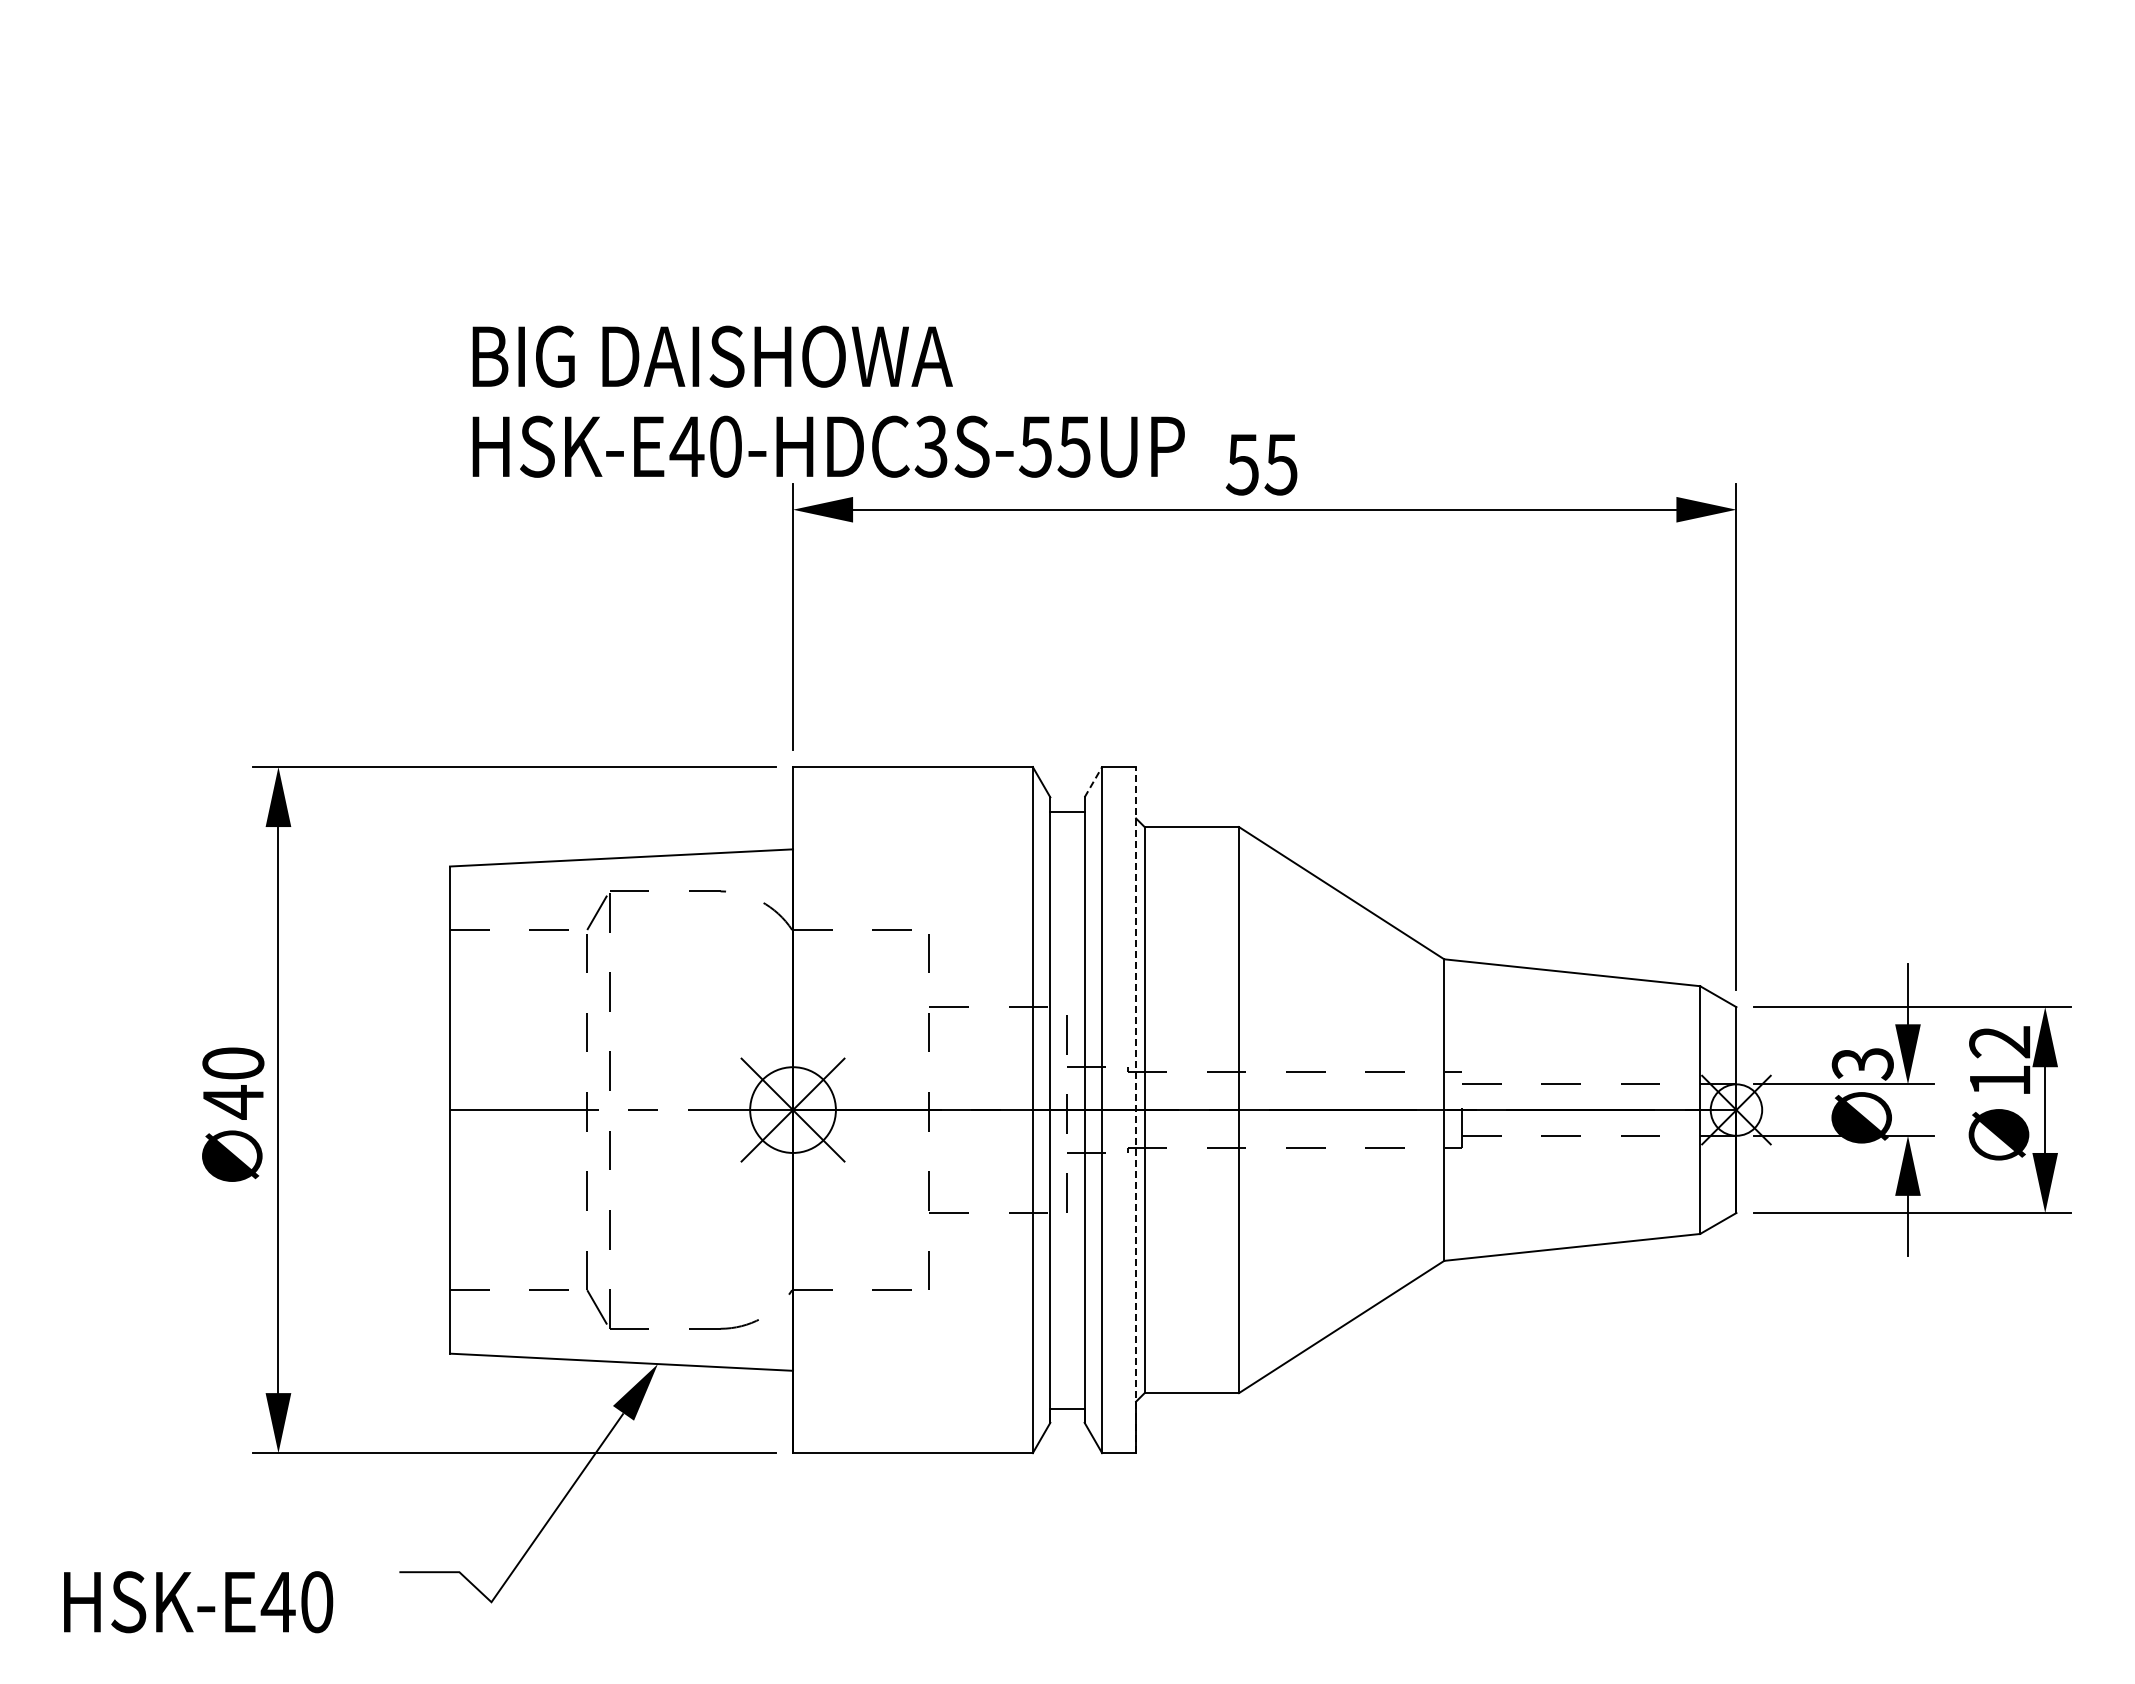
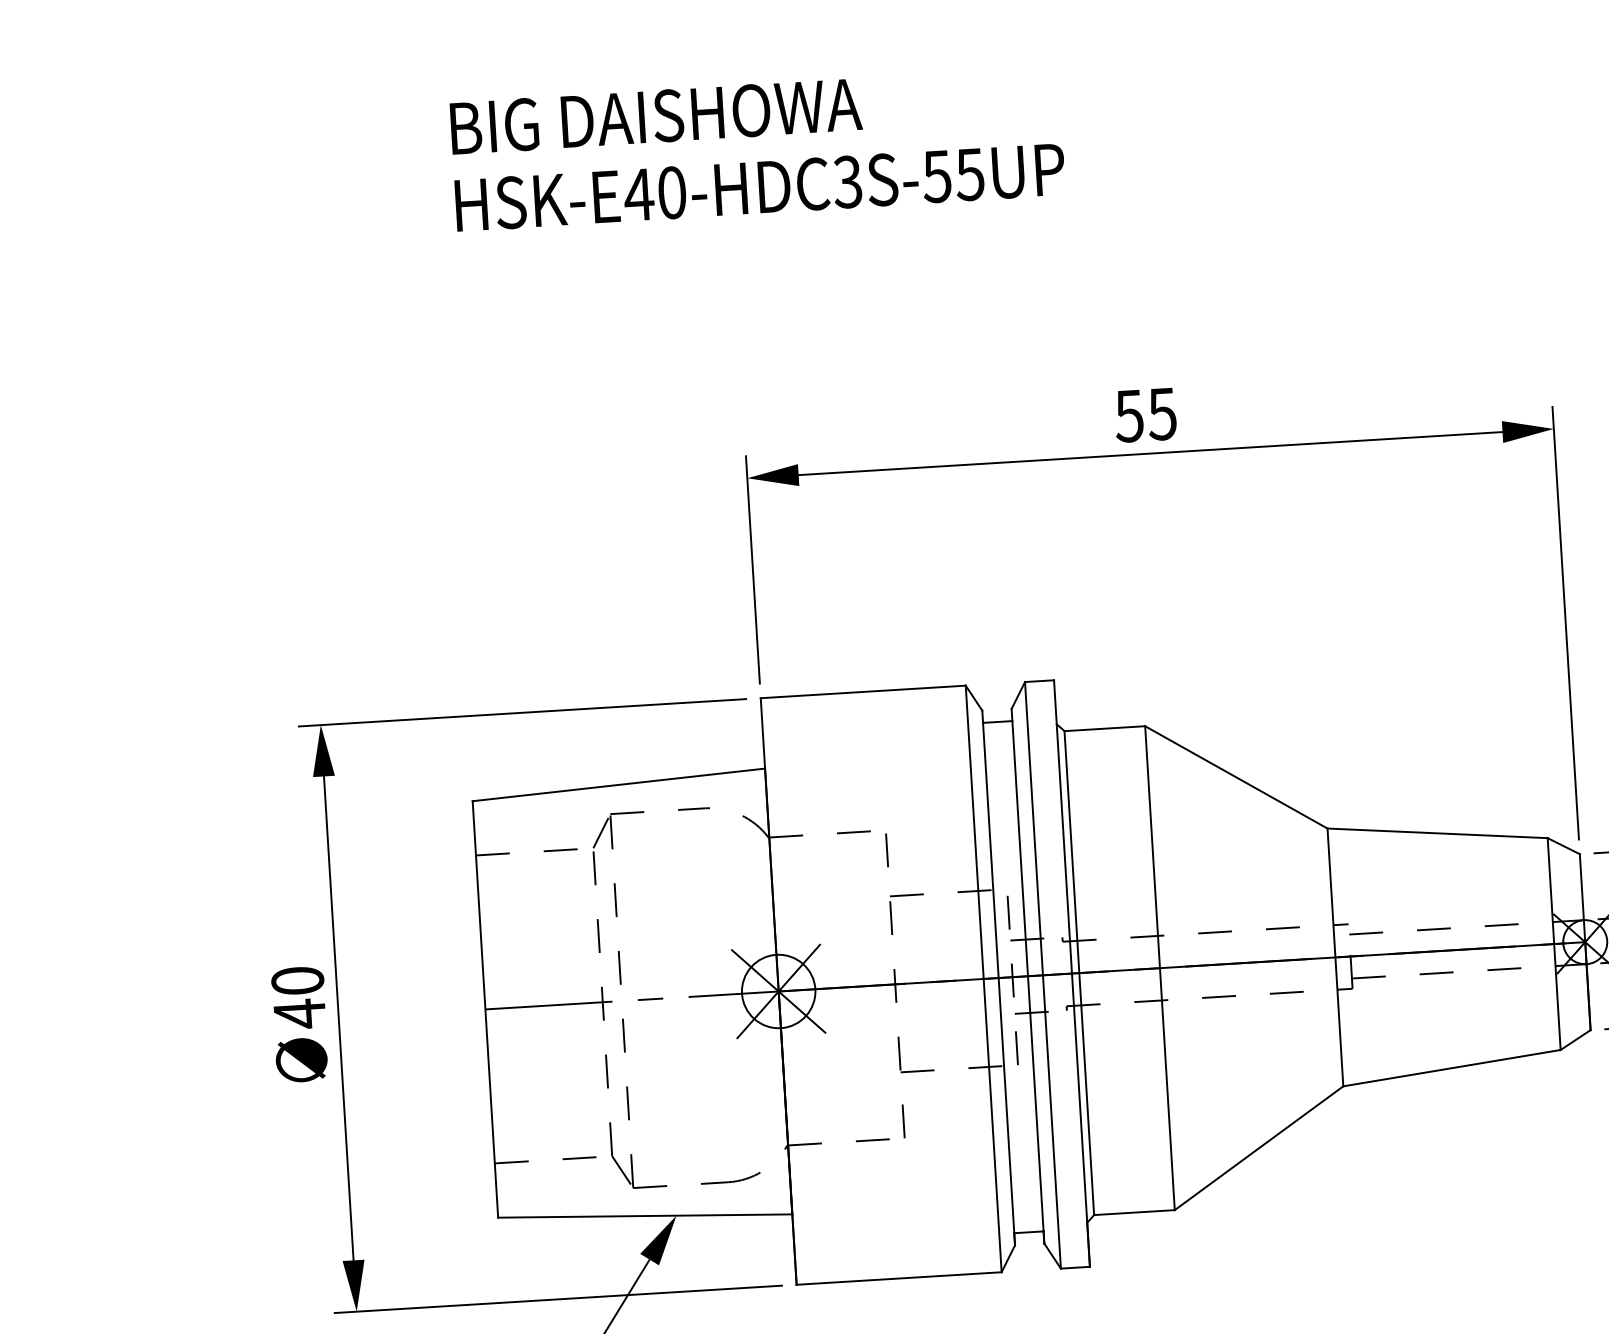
text: (828, 401) -> (757, 148), moved
line: (1093, 782) -> (1018, 695), dashed -> solid
line: (1136, 1109) -> (1072, 973), dashed -> solid

